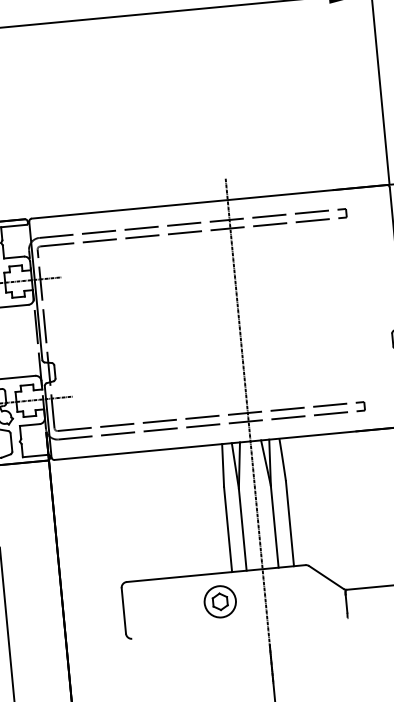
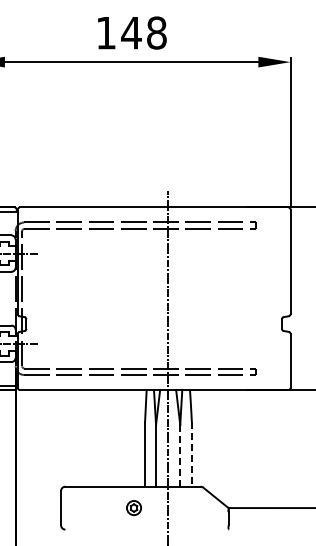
line: (289, 523) -> (191, 454), solid -> dashed
line: (275, 526) -> (180, 455), solid -> dashed
part: (219, 601) -> (133, 507), size x0.6

